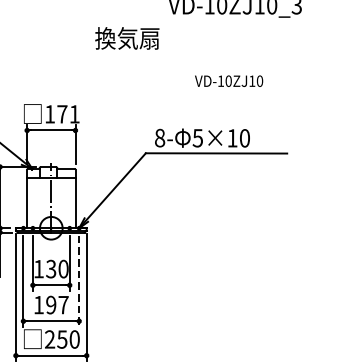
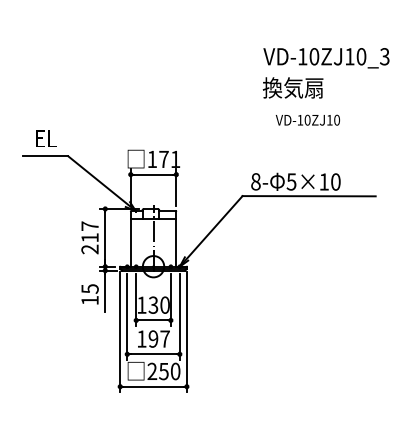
text: (126, 37) -> (292, 87), moved
text: (228, 80) -> (307, 119), moved
line: (78, 281) -> (179, 316), dashed -> solid

